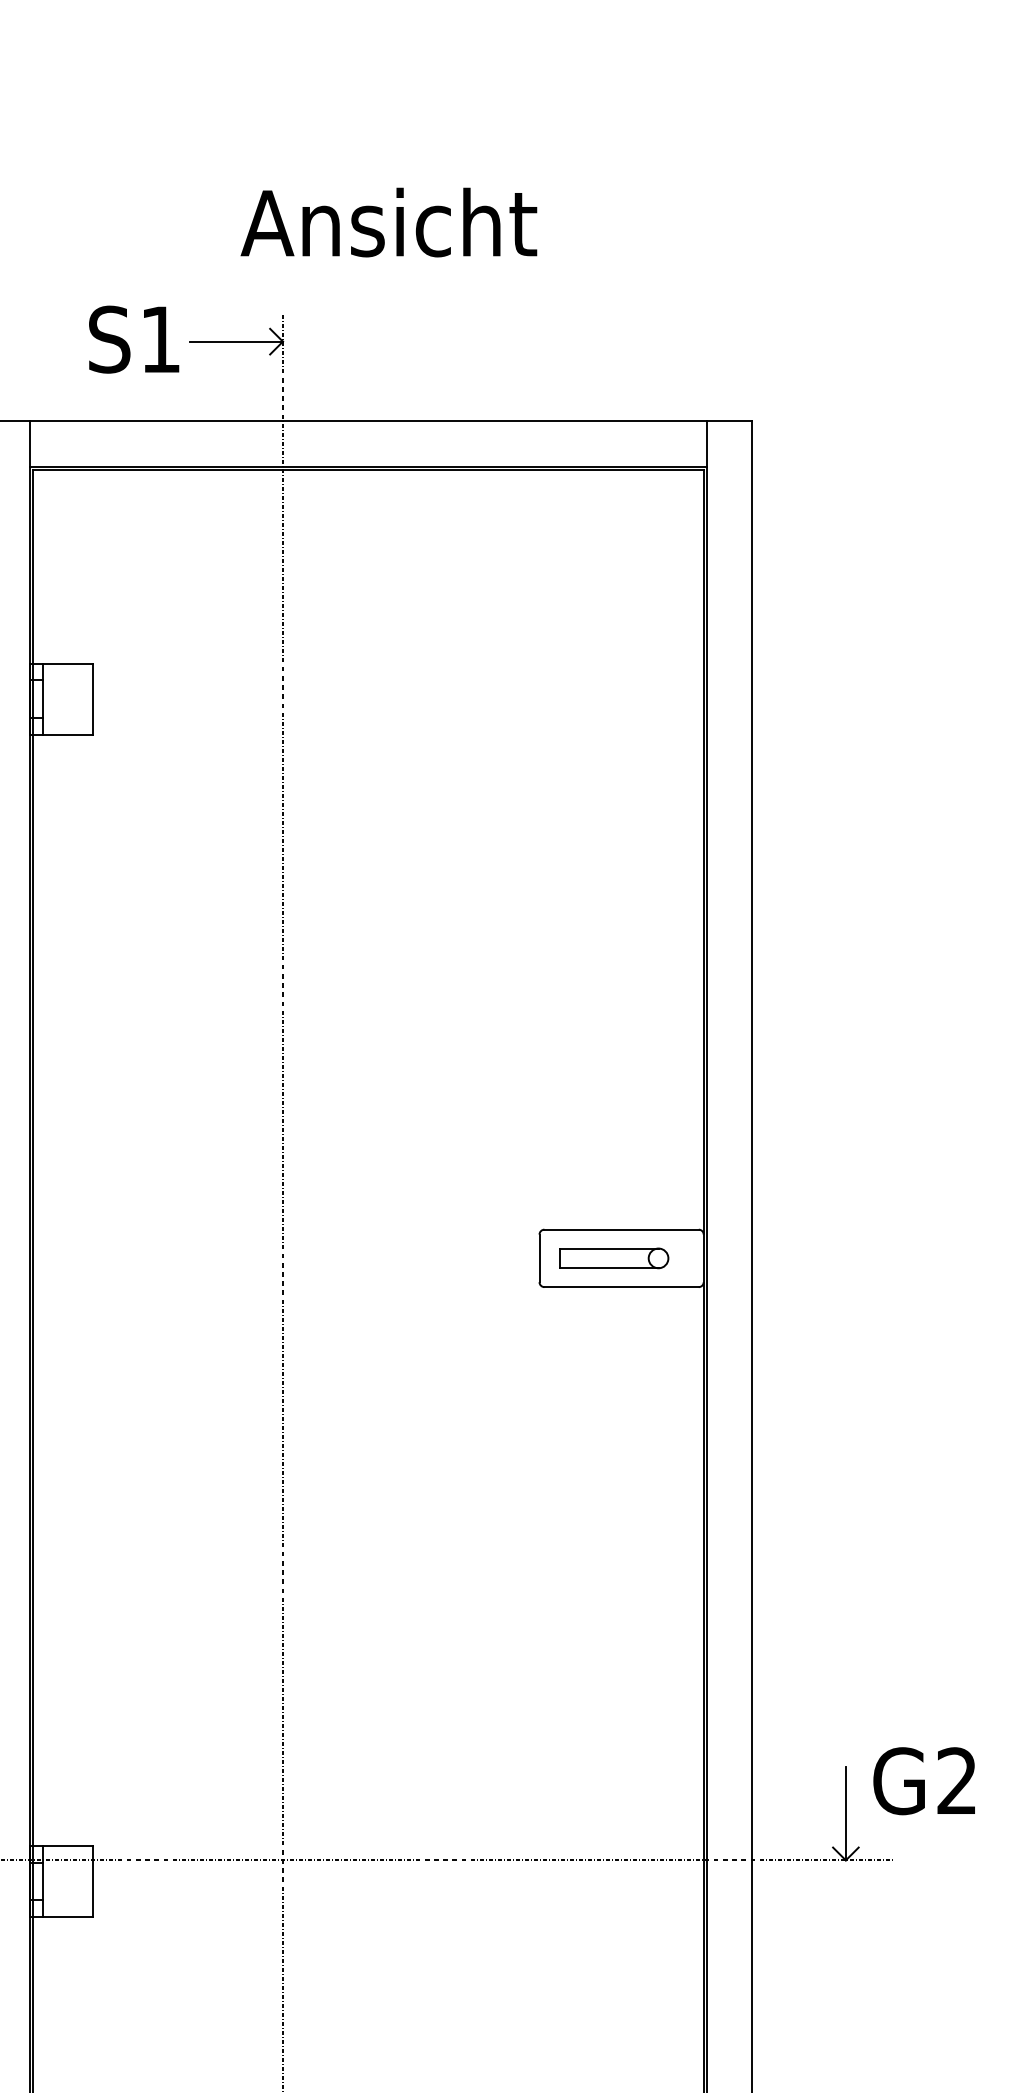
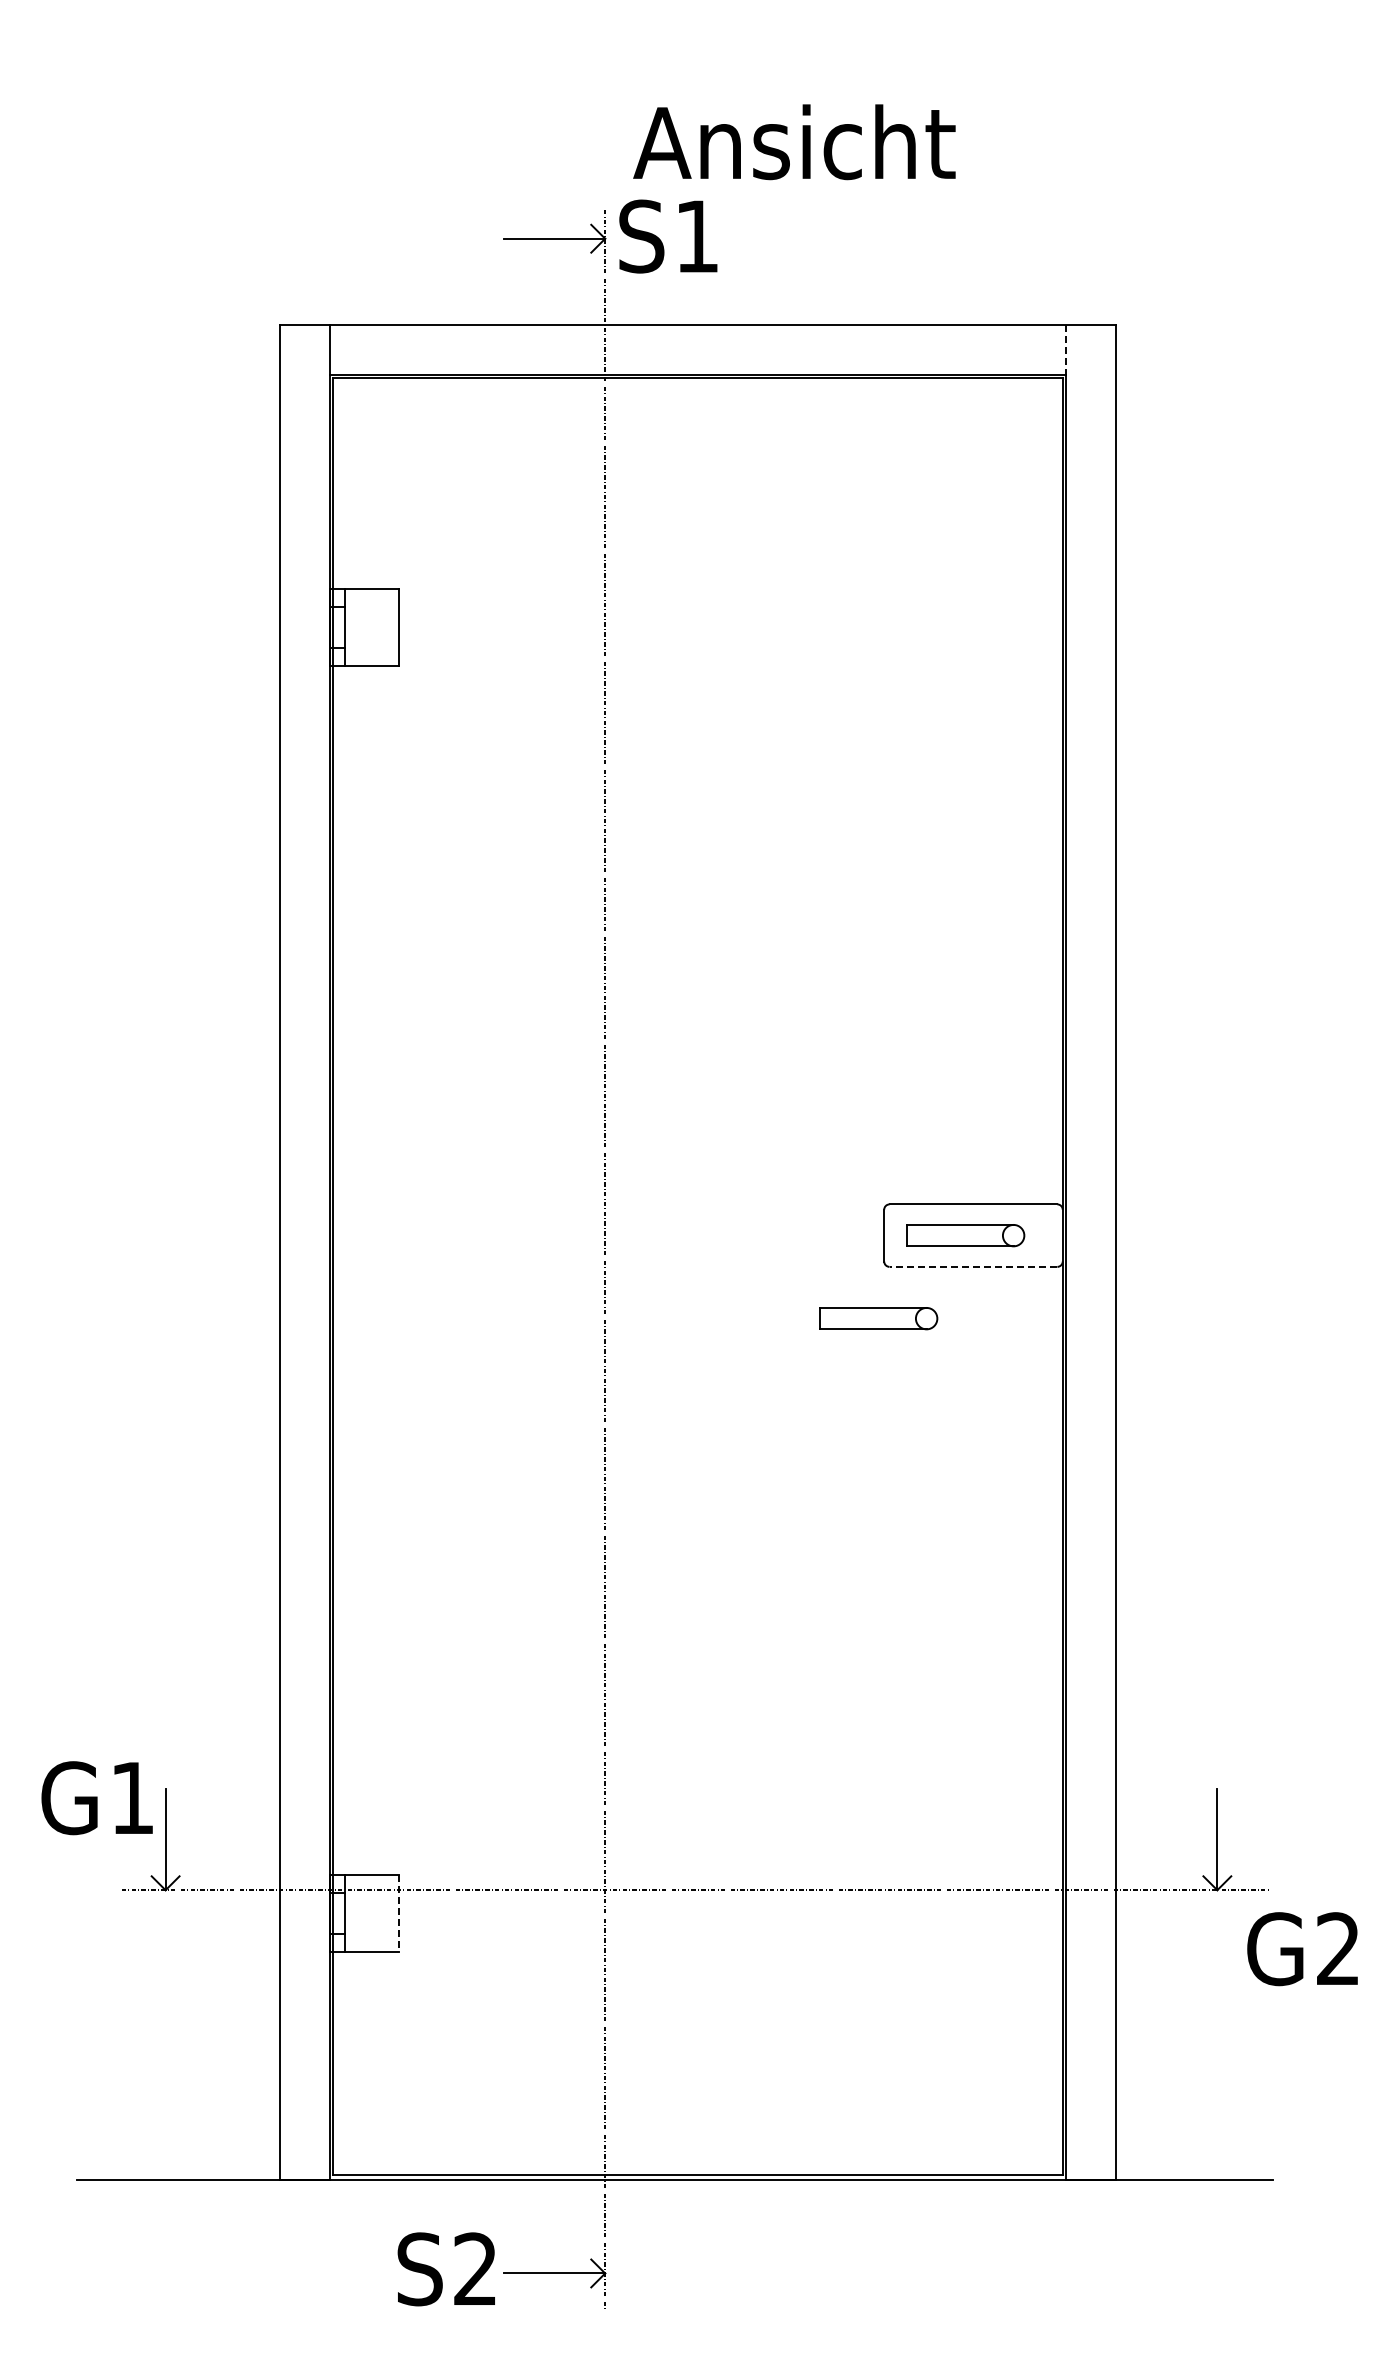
text: (388, 222) -> (794, 142), moved
text: (134, 339) -> (668, 236), moved
line: (706, 444) -> (1065, 350), solid -> dashed
line: (621, 1286) -> (973, 1266), solid -> dashed
part: (534, 1334) -> (878, 1318), added
text: (924, 1781) -> (1302, 1949), moved
line: (92, 1881) -> (398, 1913), solid -> dashed

